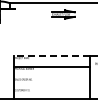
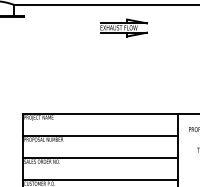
line: (52, 56) -> (101, 114), dashed -> solid
line: (51, 77) -> (99, 157), added
line: (51, 88) -> (99, 180), added

